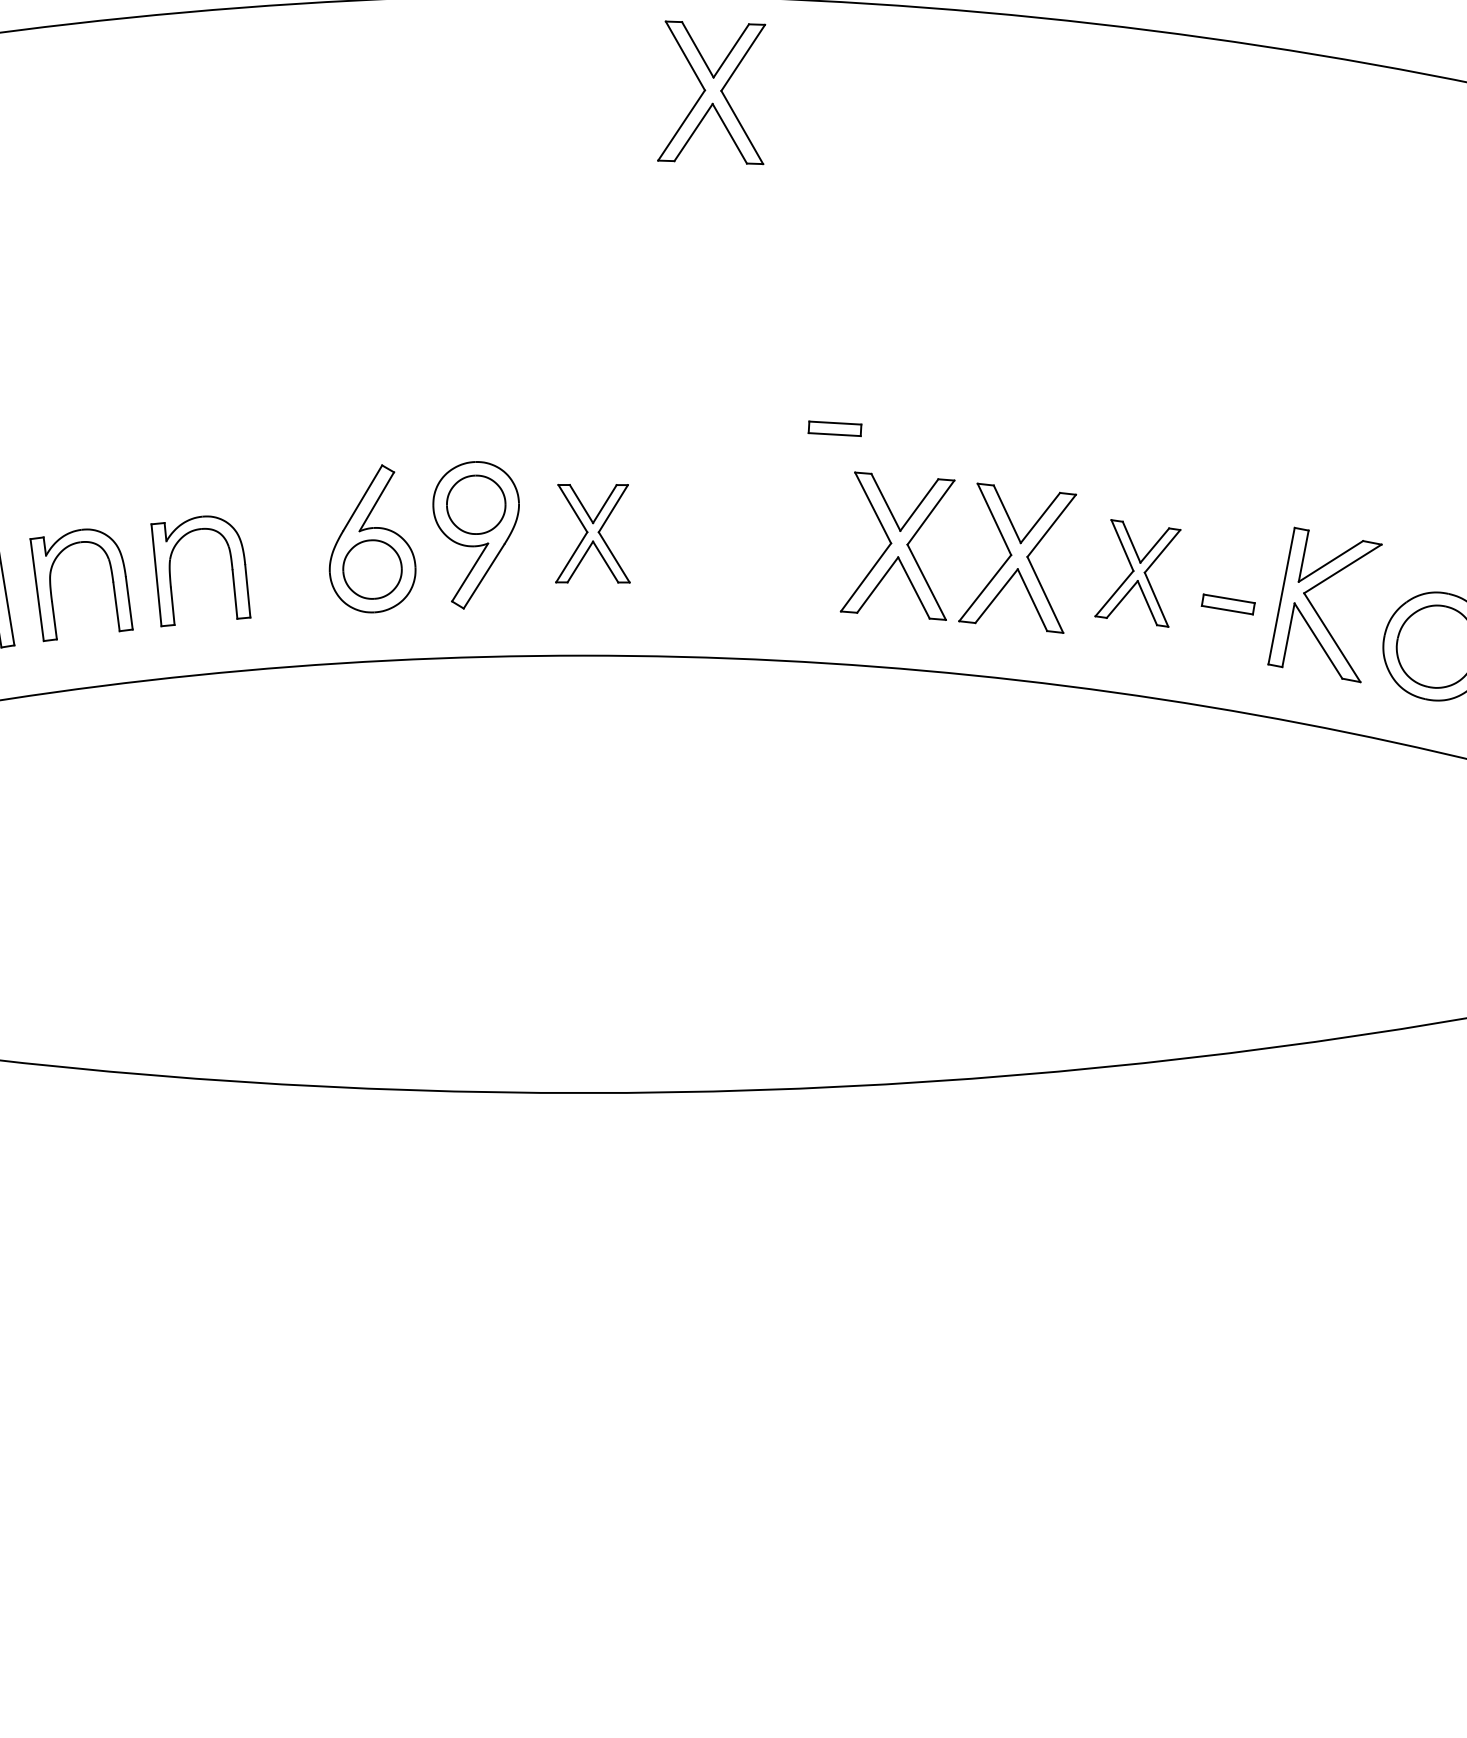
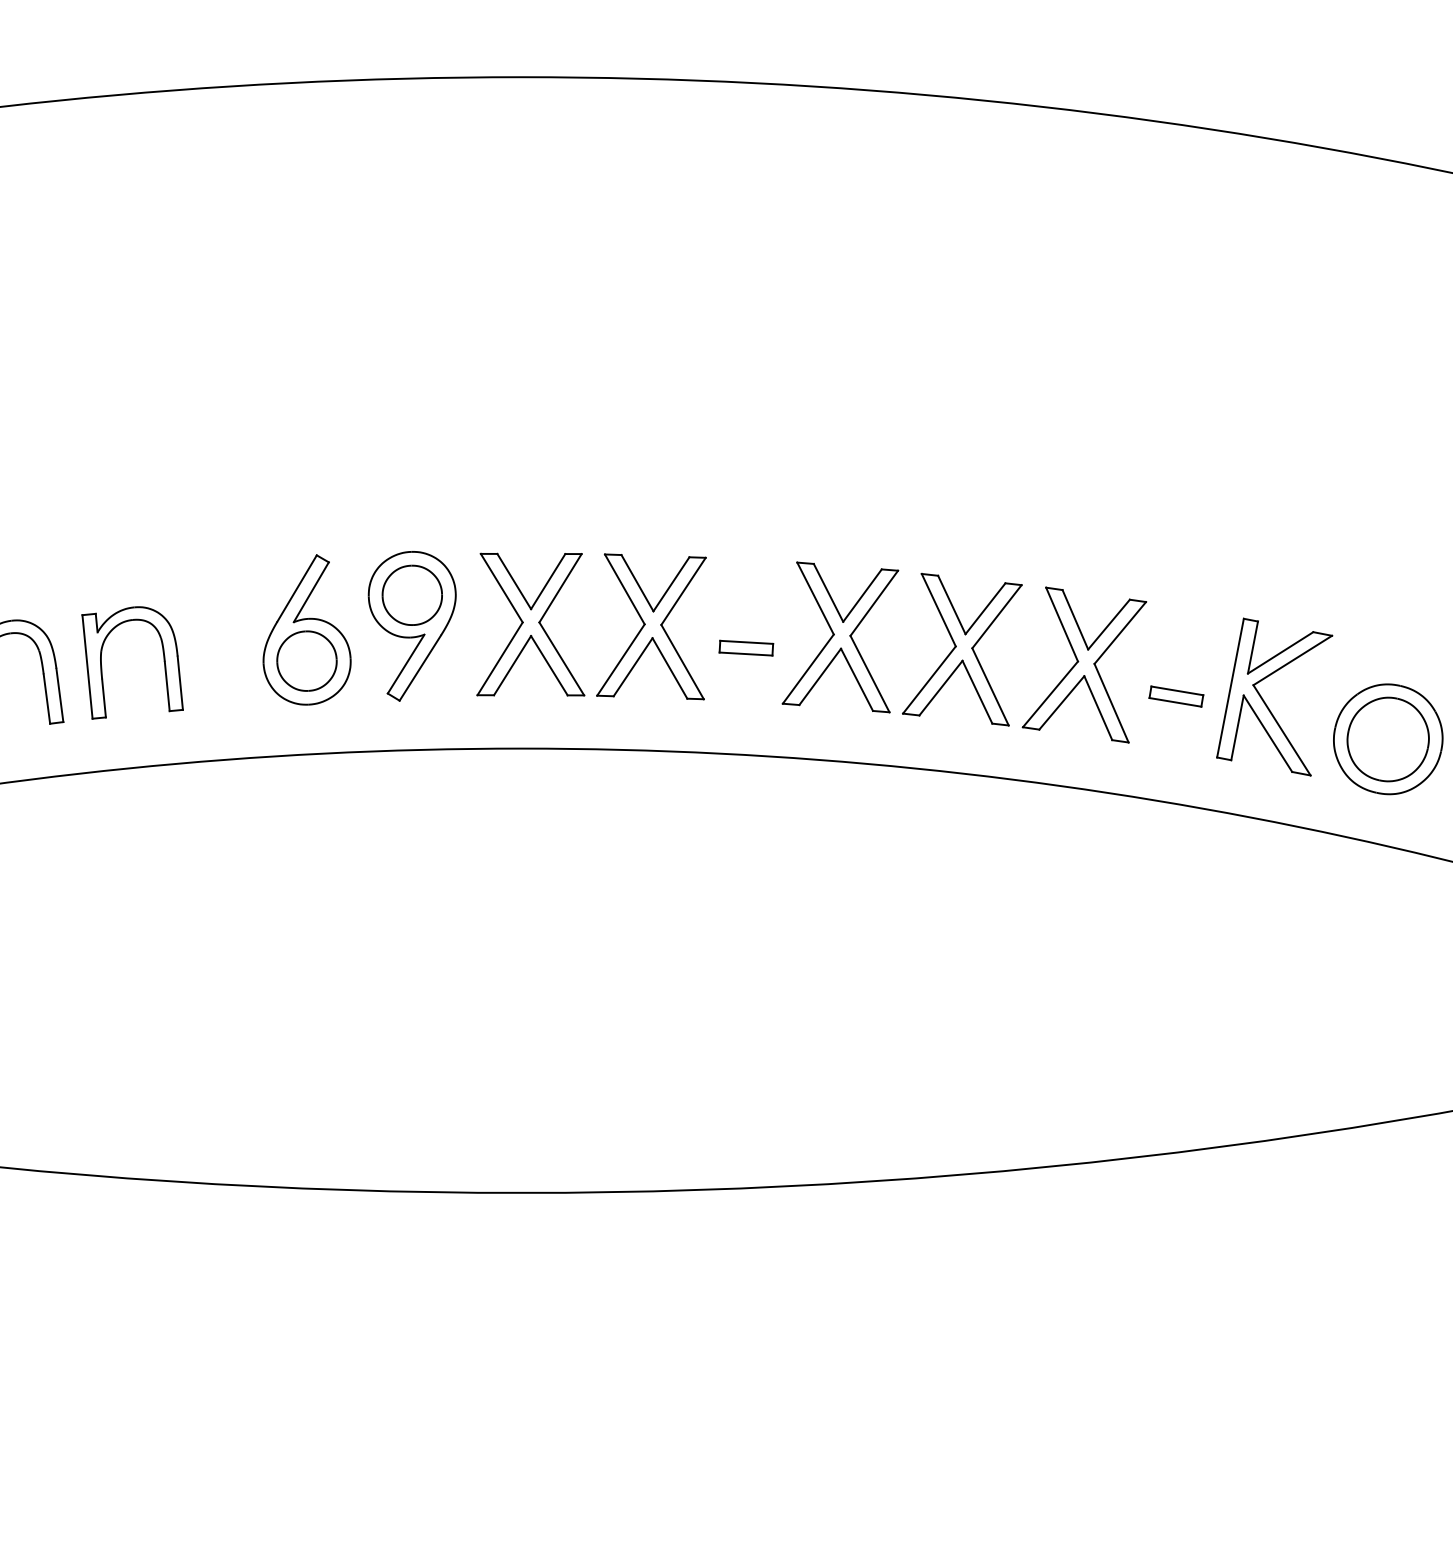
part: (711, 92) -> (651, 626), moved
part: (834, 428) -> (745, 647), moved
part: (592, 533) -> (530, 624), size x1.43
part: (1137, 573) -> (1084, 665), size x1.43

